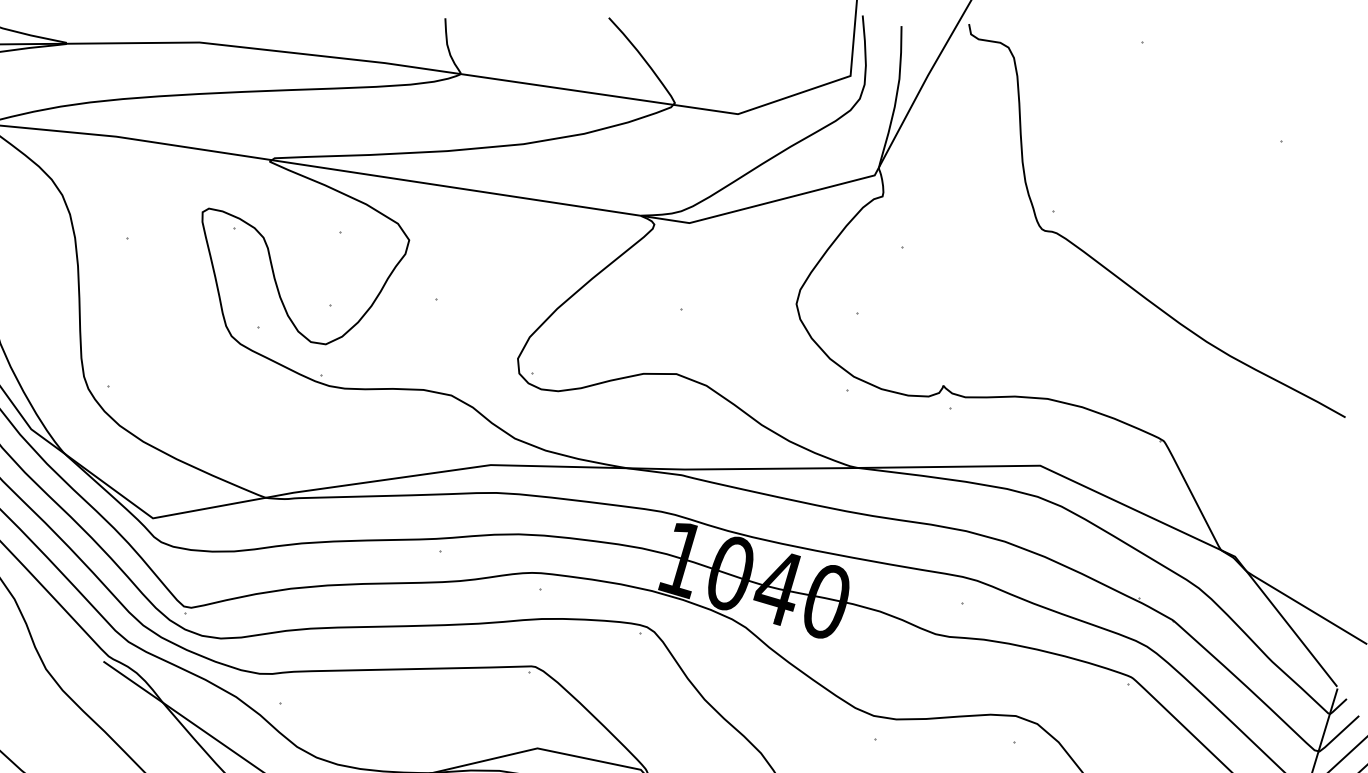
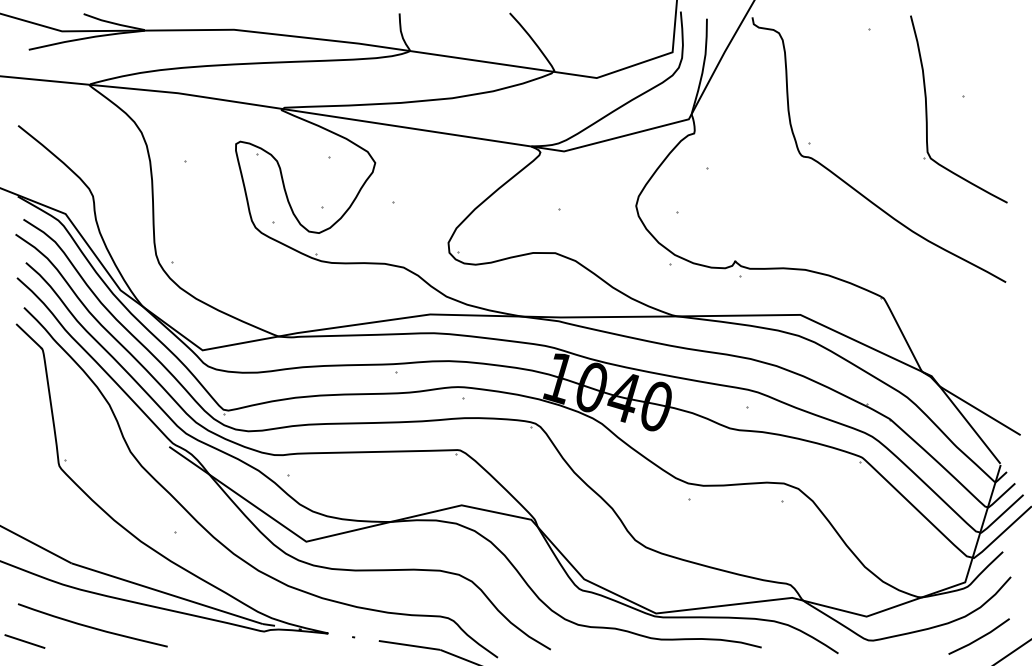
part: (1228, 160) -> (927, 109), added

